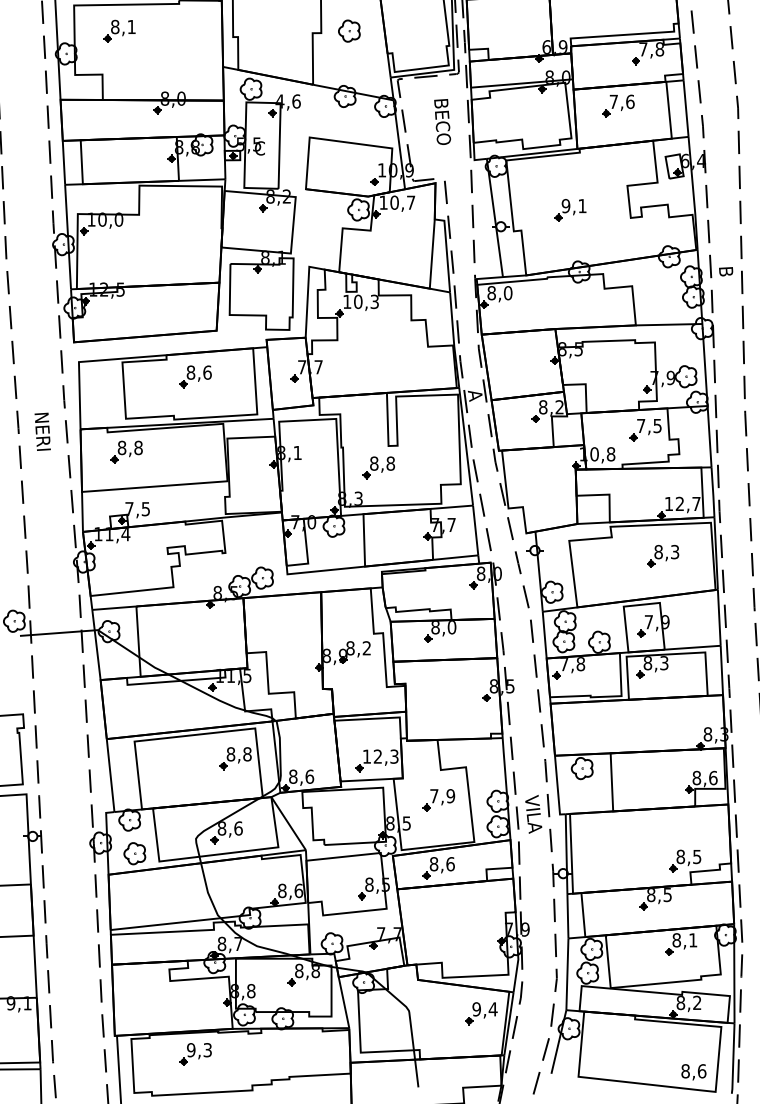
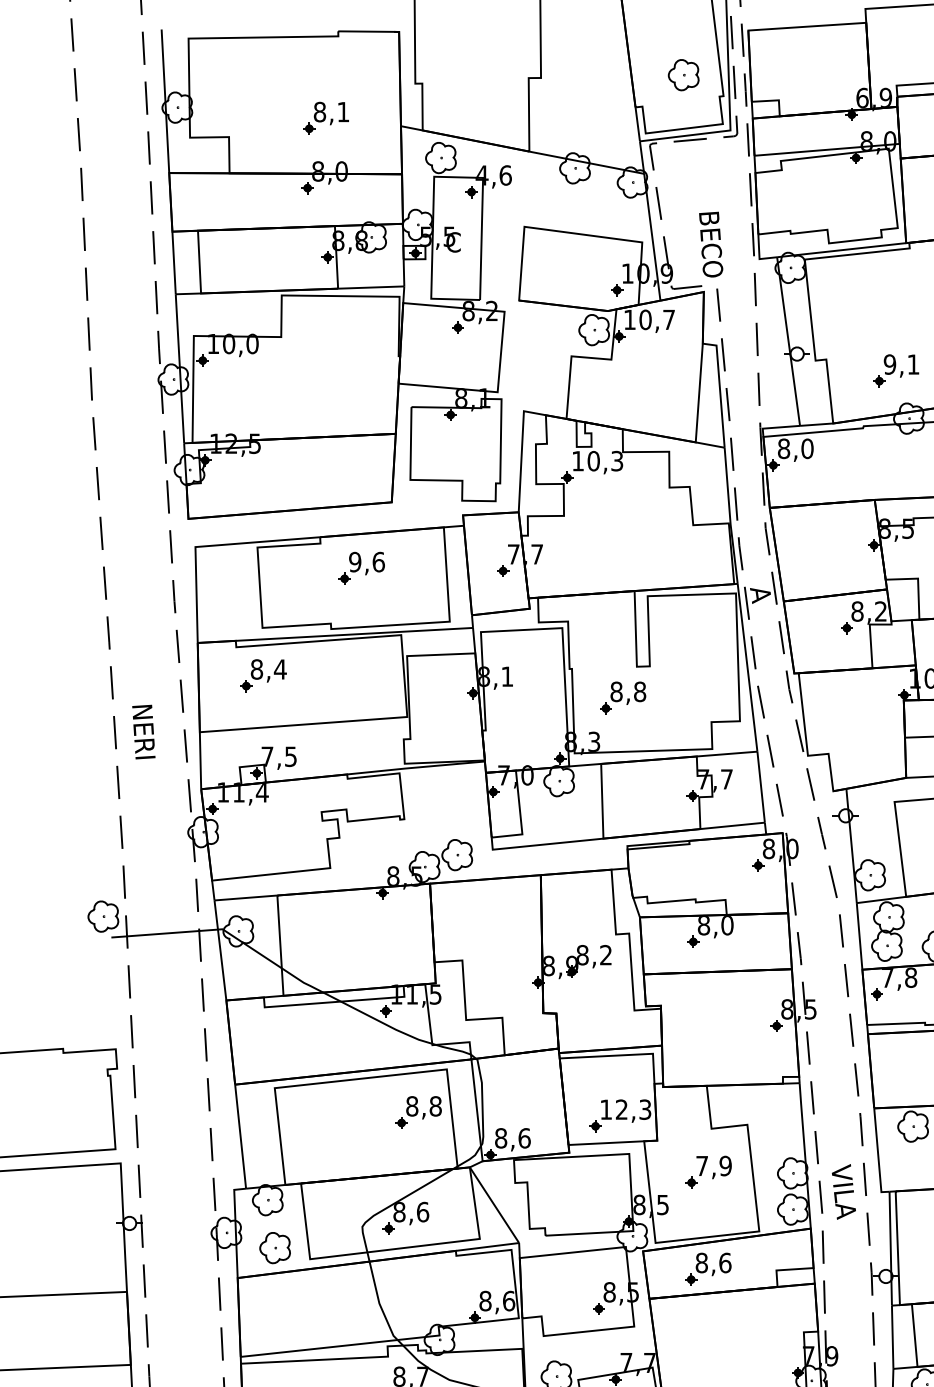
part: (119, 30) -> (325, 117), moved
part: (349, 30) -> (683, 74), moved
text: (442, 121) -> (710, 243), moved
part: (570, 210) -> (896, 370), moved
text: (190, 372) -> (354, 561), 8,6 -> 9,6
text: (42, 431) -> (143, 731), moved
text: (138, 447) -> (280, 668), 8,8 -> 8,4

